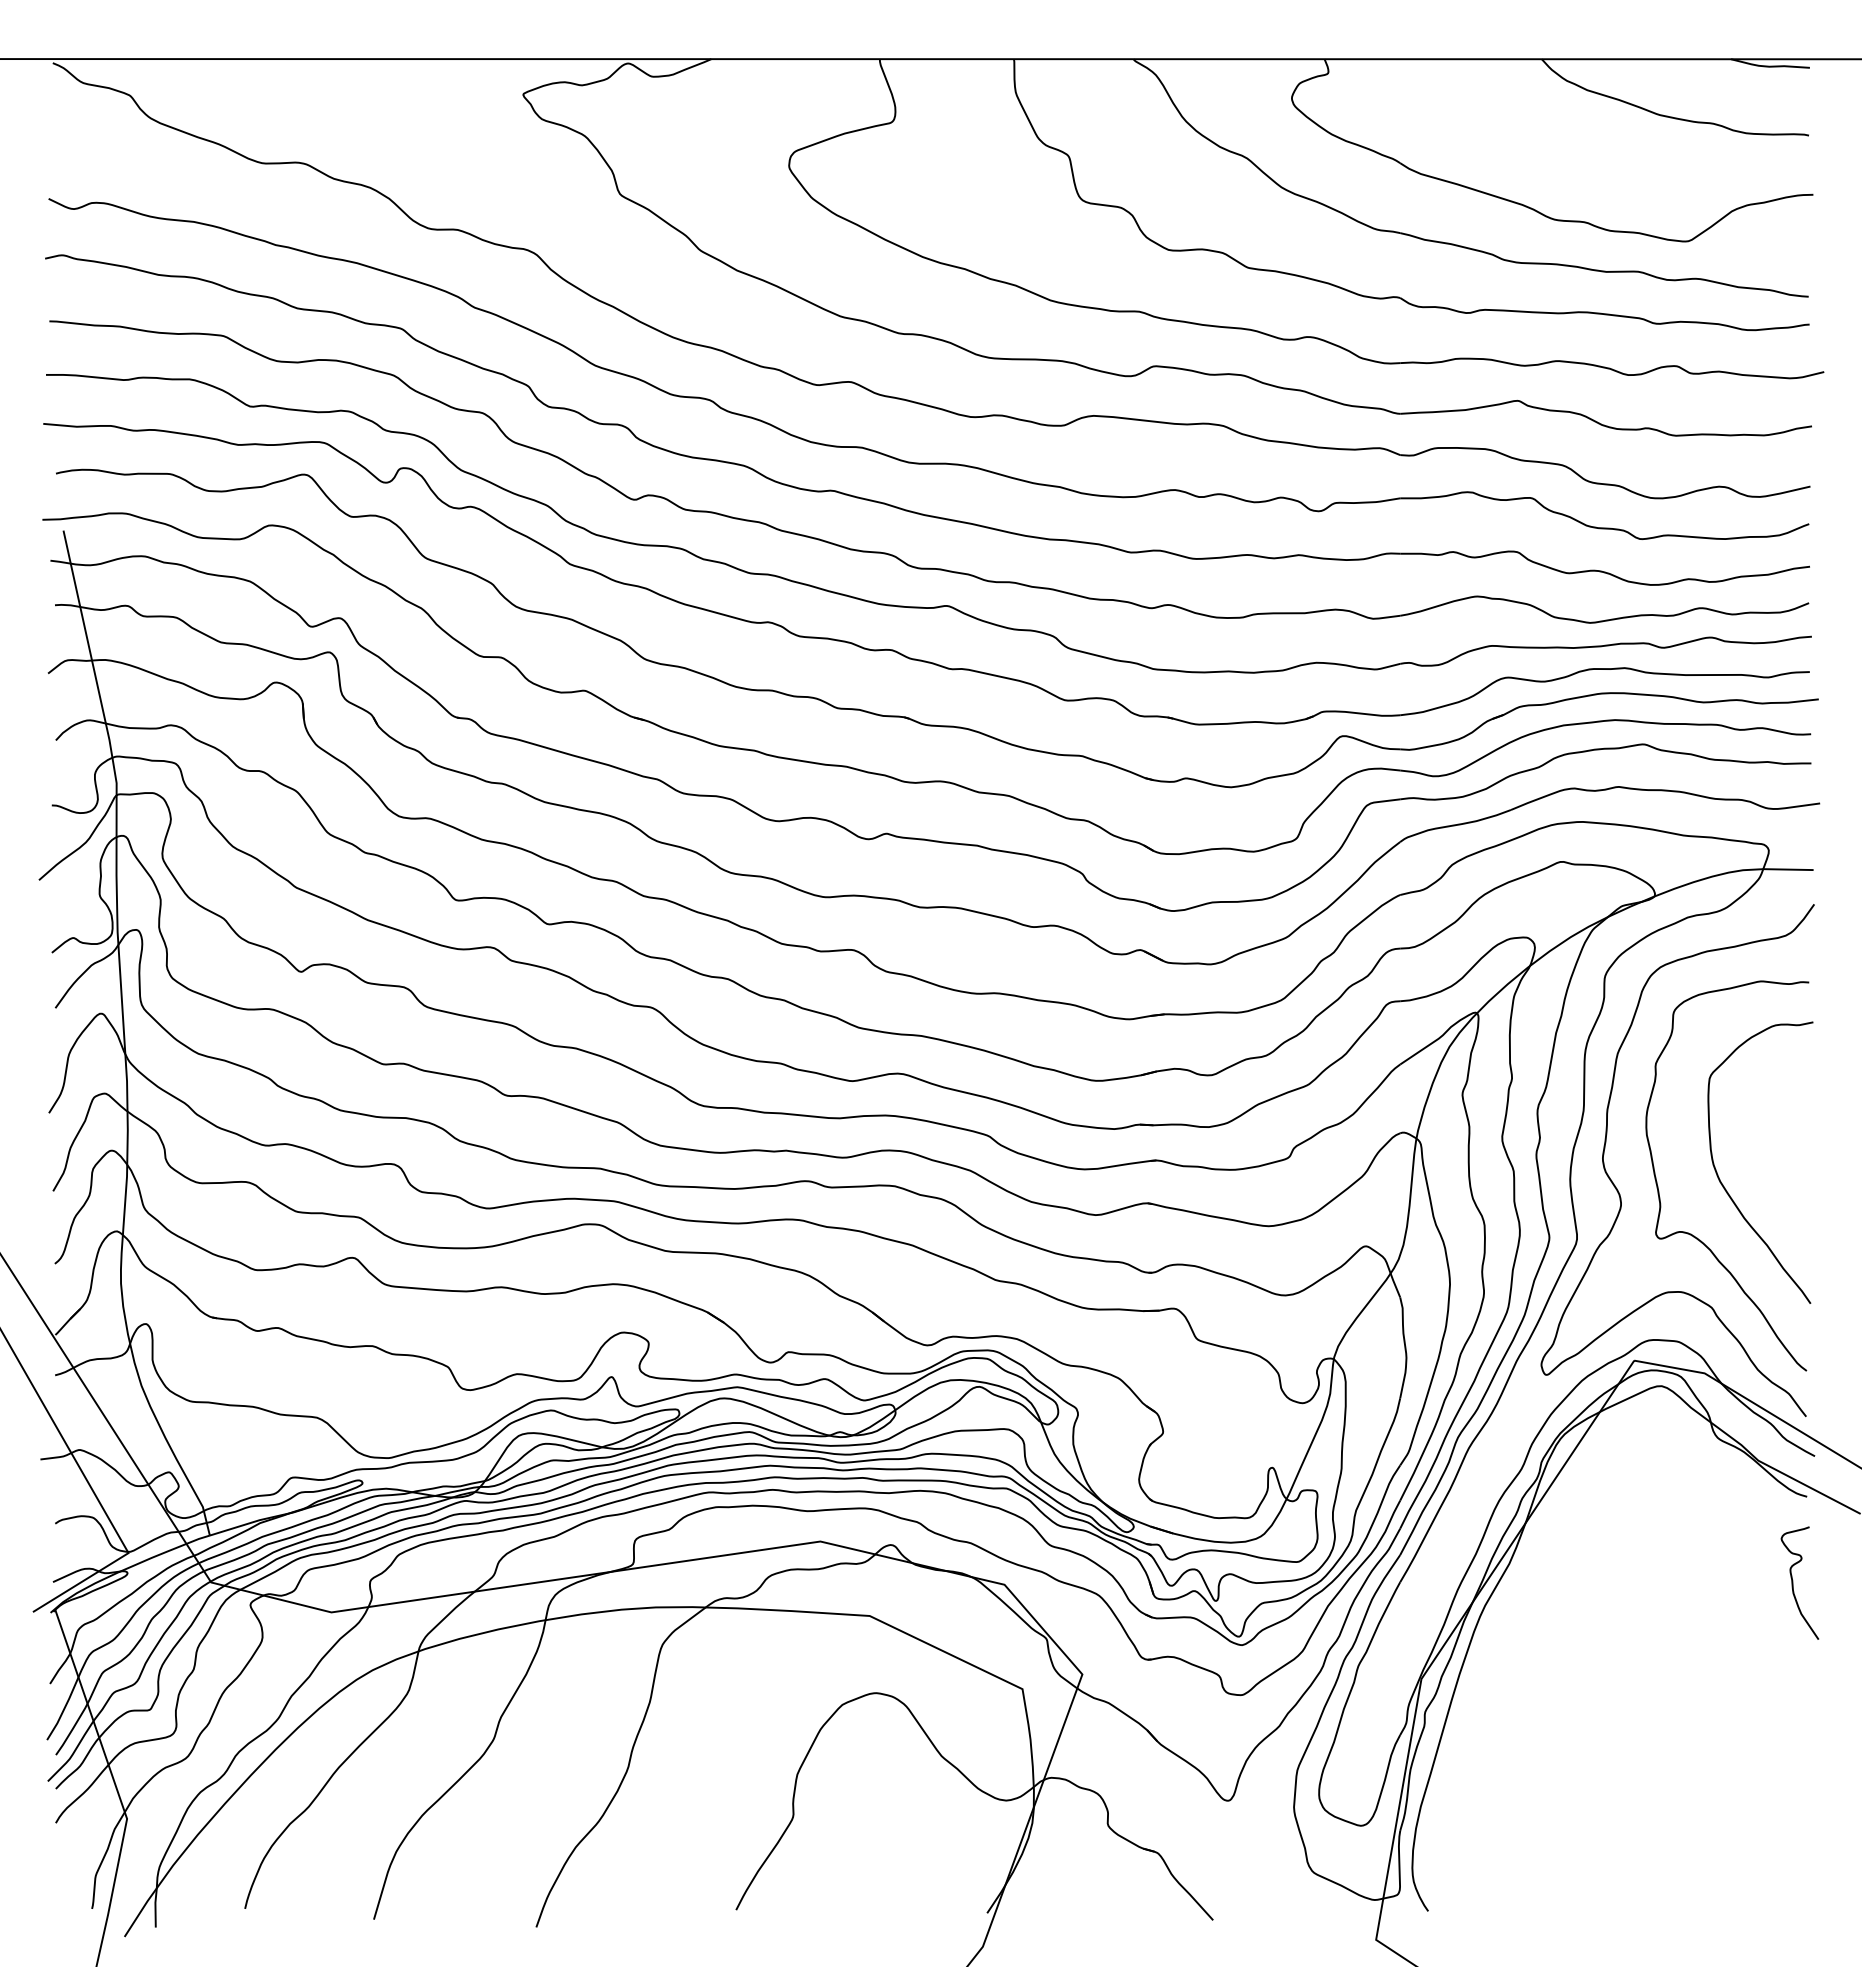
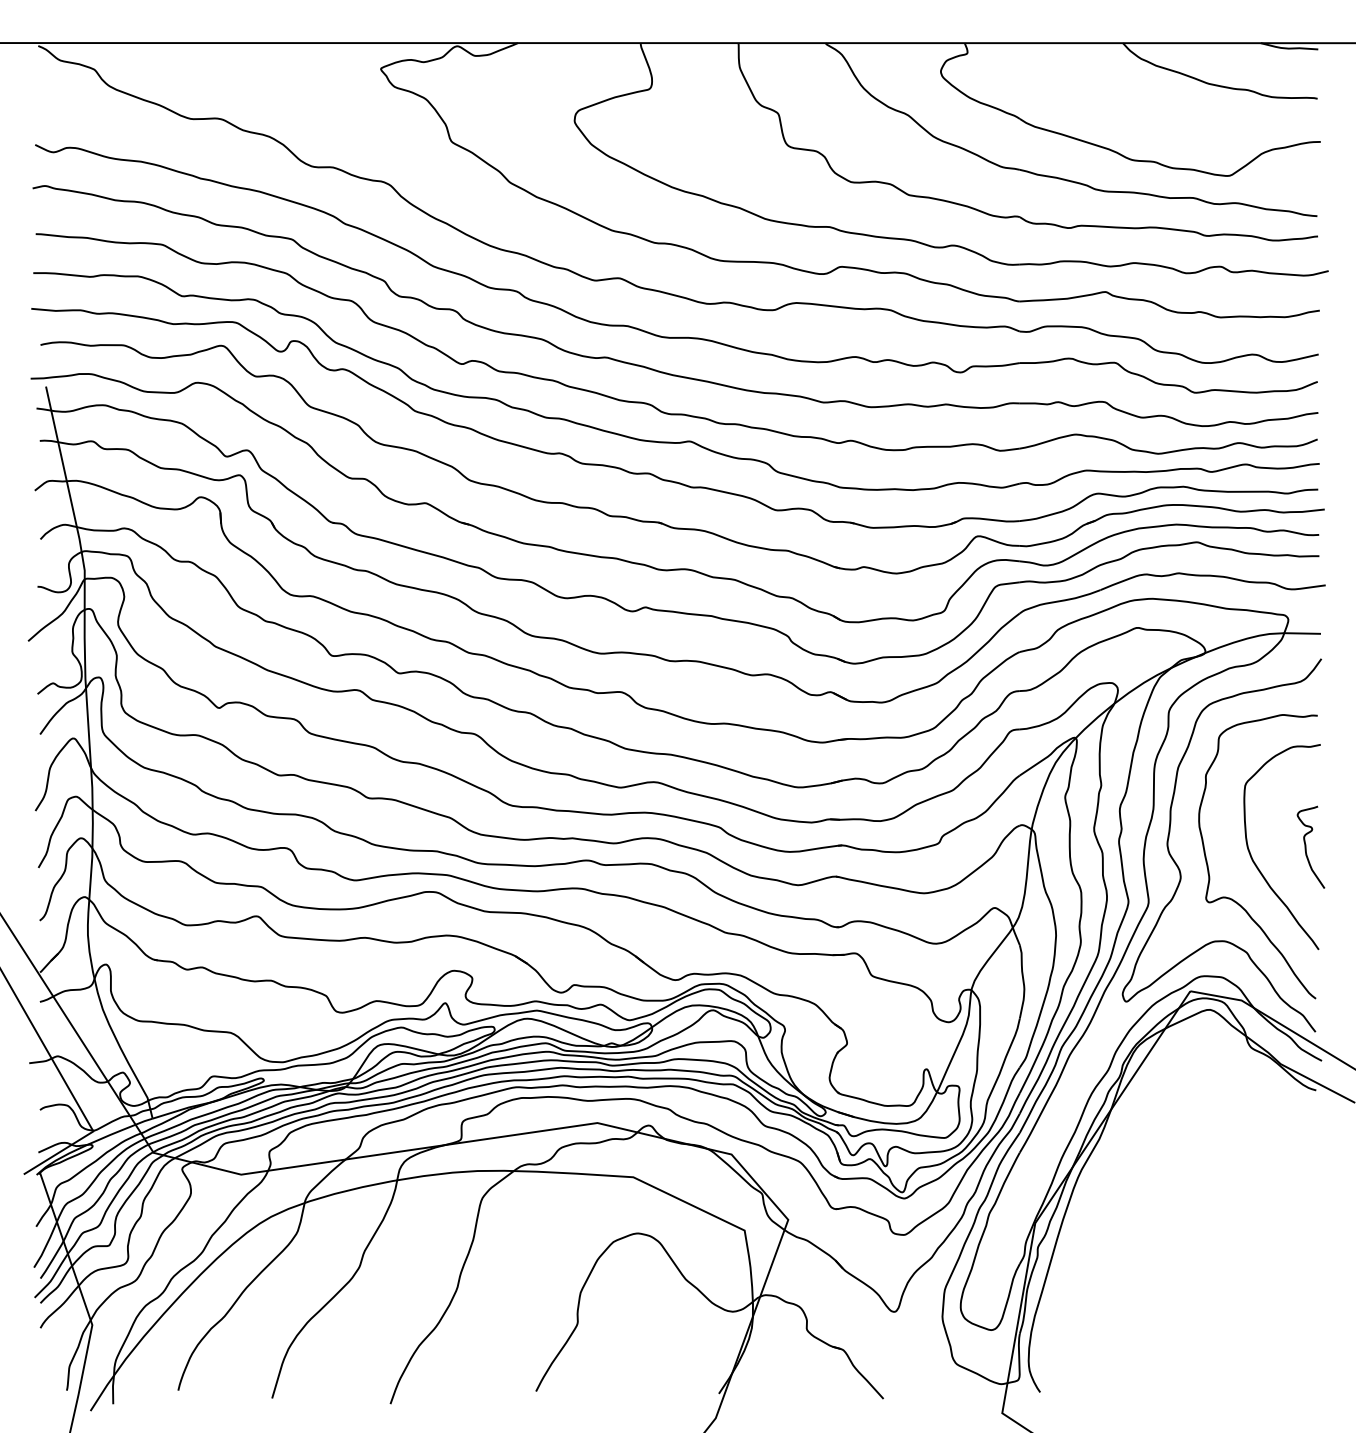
curve: (1793, 1582) -> (1306, 846), moved

